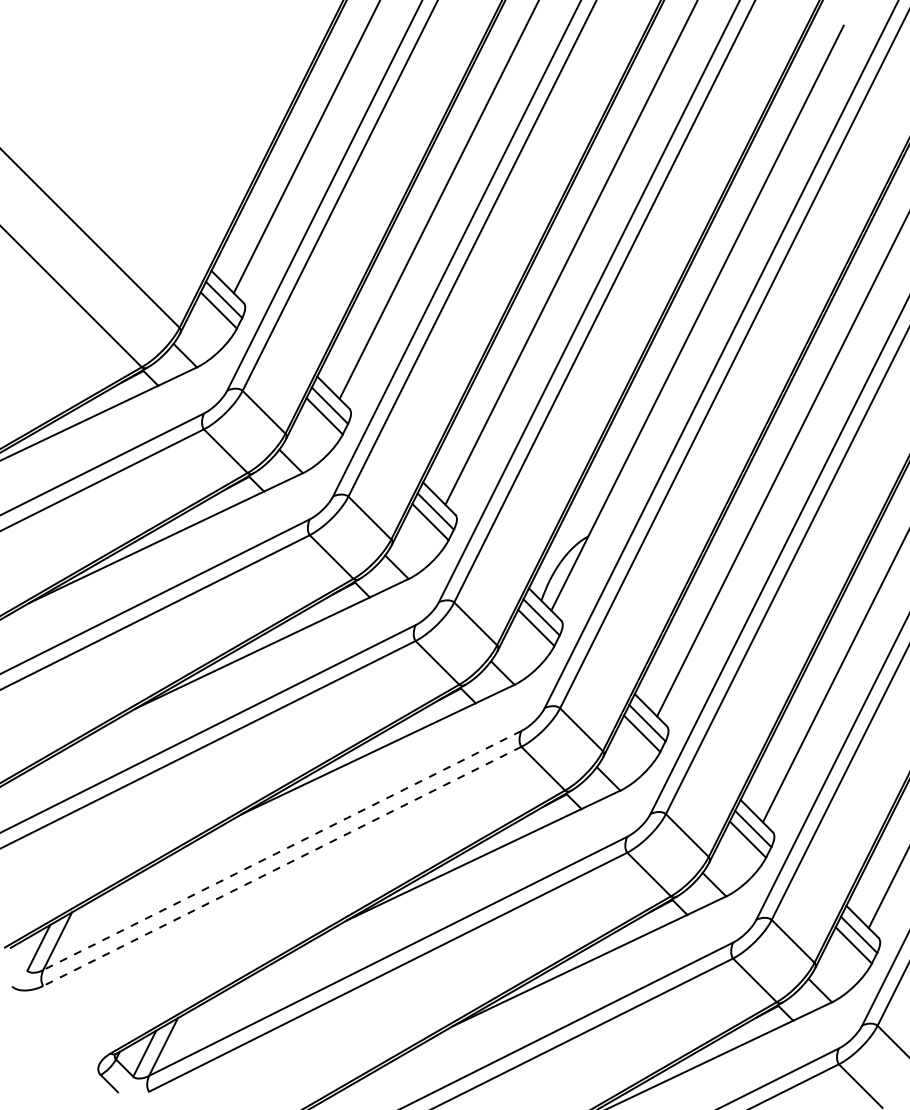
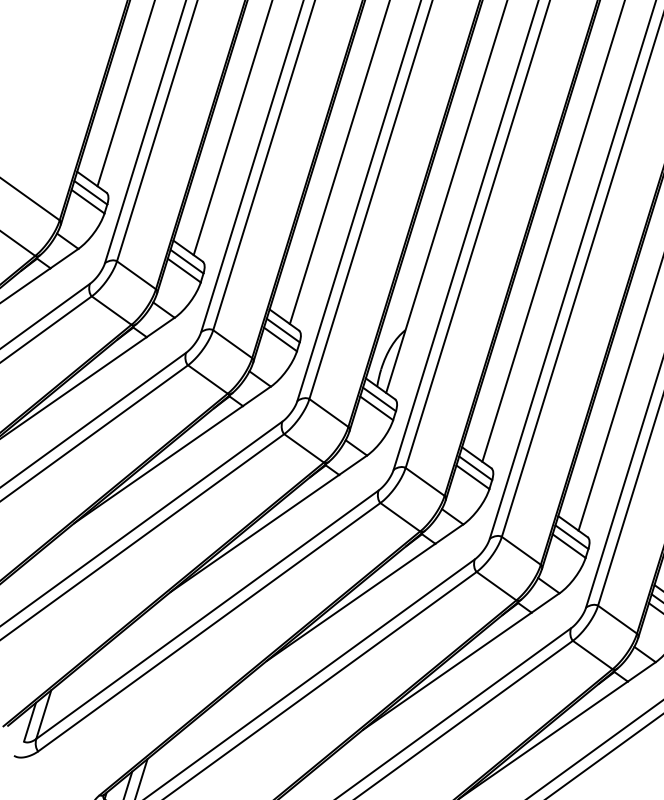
line: (281, 850) -> (206, 614), dashed -> solid
line: (281, 866) -> (208, 627), dashed -> solid

